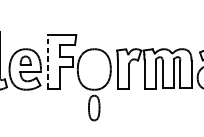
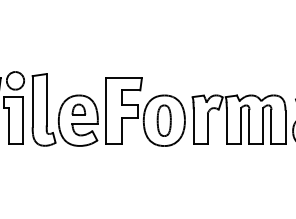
line: (47, 61) -> (106, 110), dashed -> solid
part: (93, 107) -> (163, 120), moved

